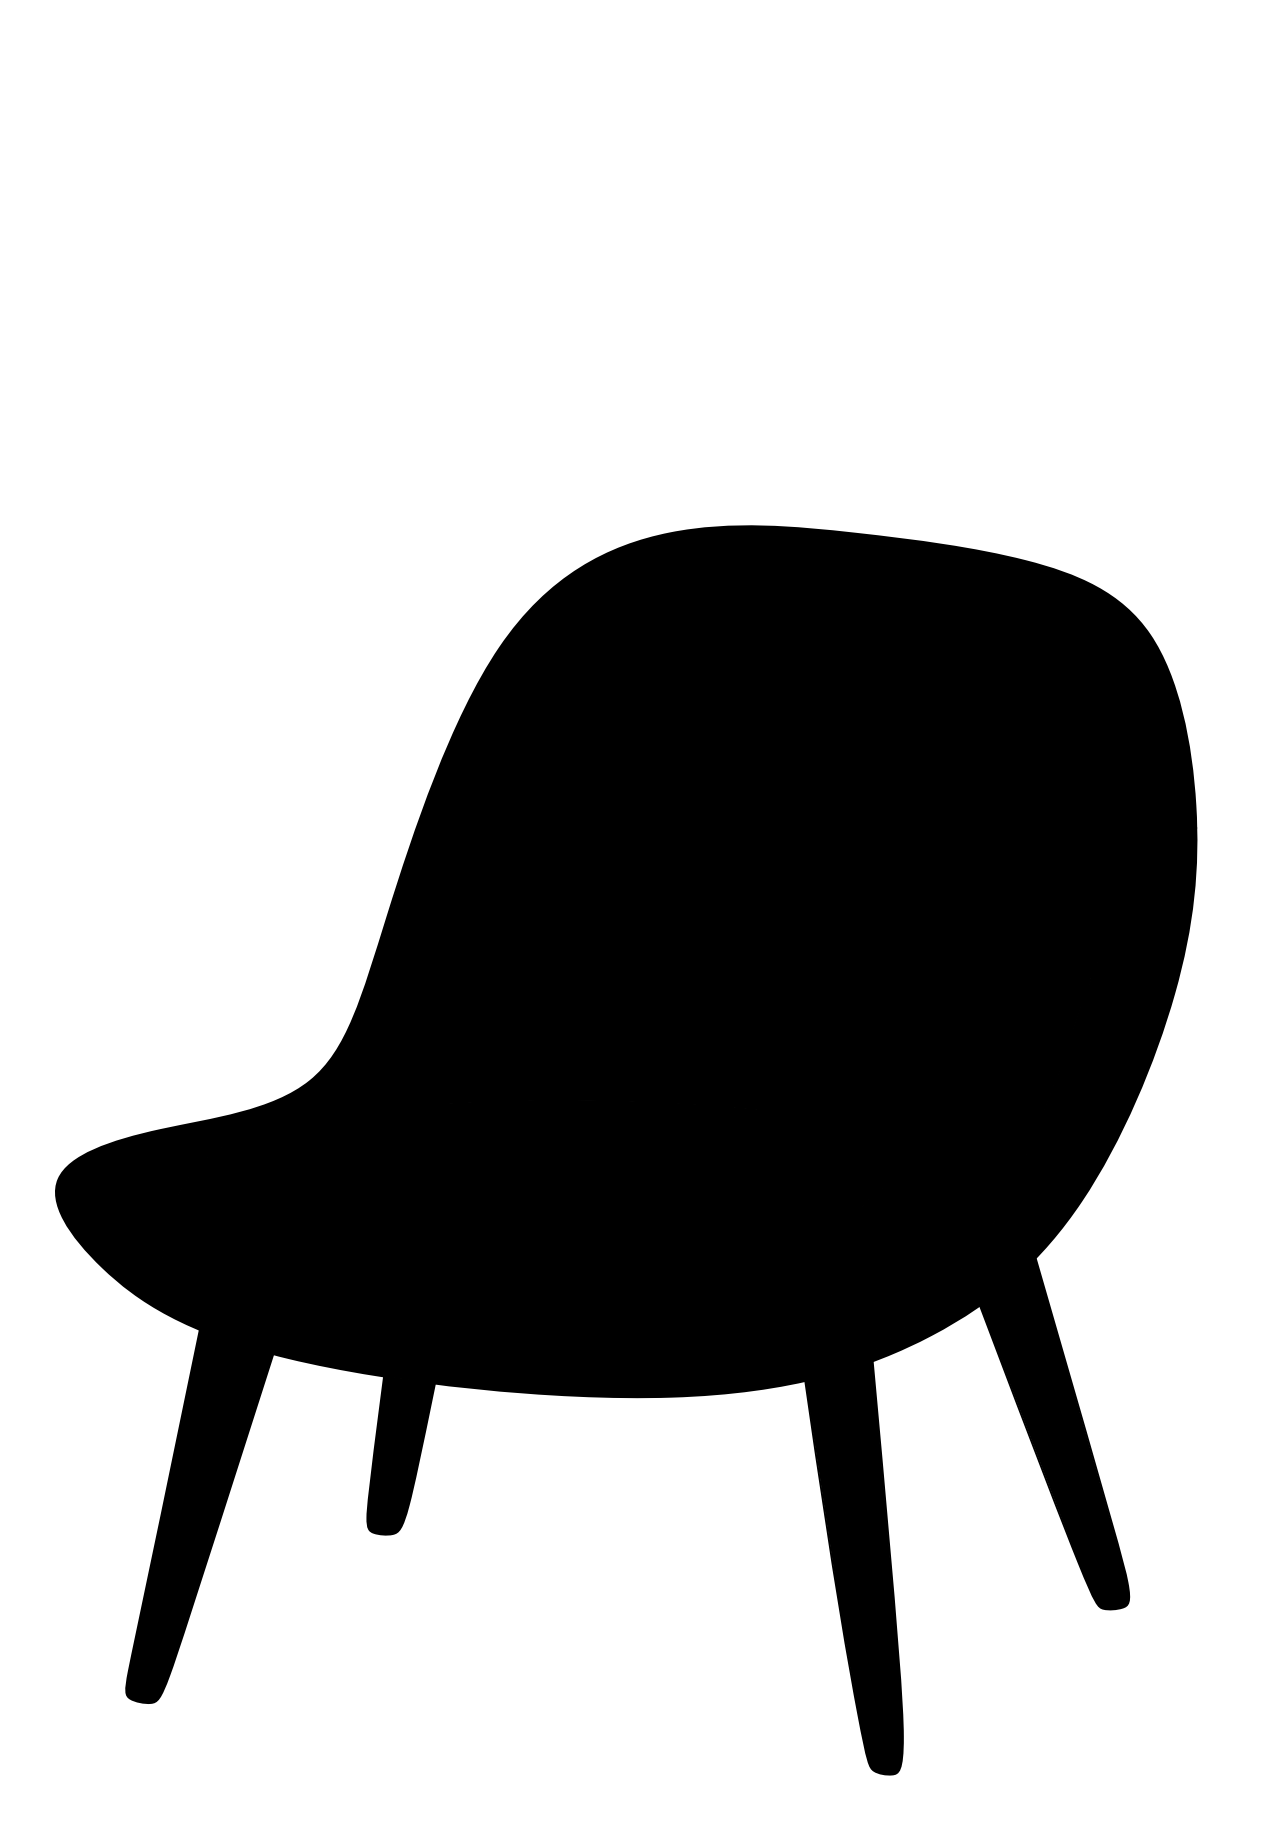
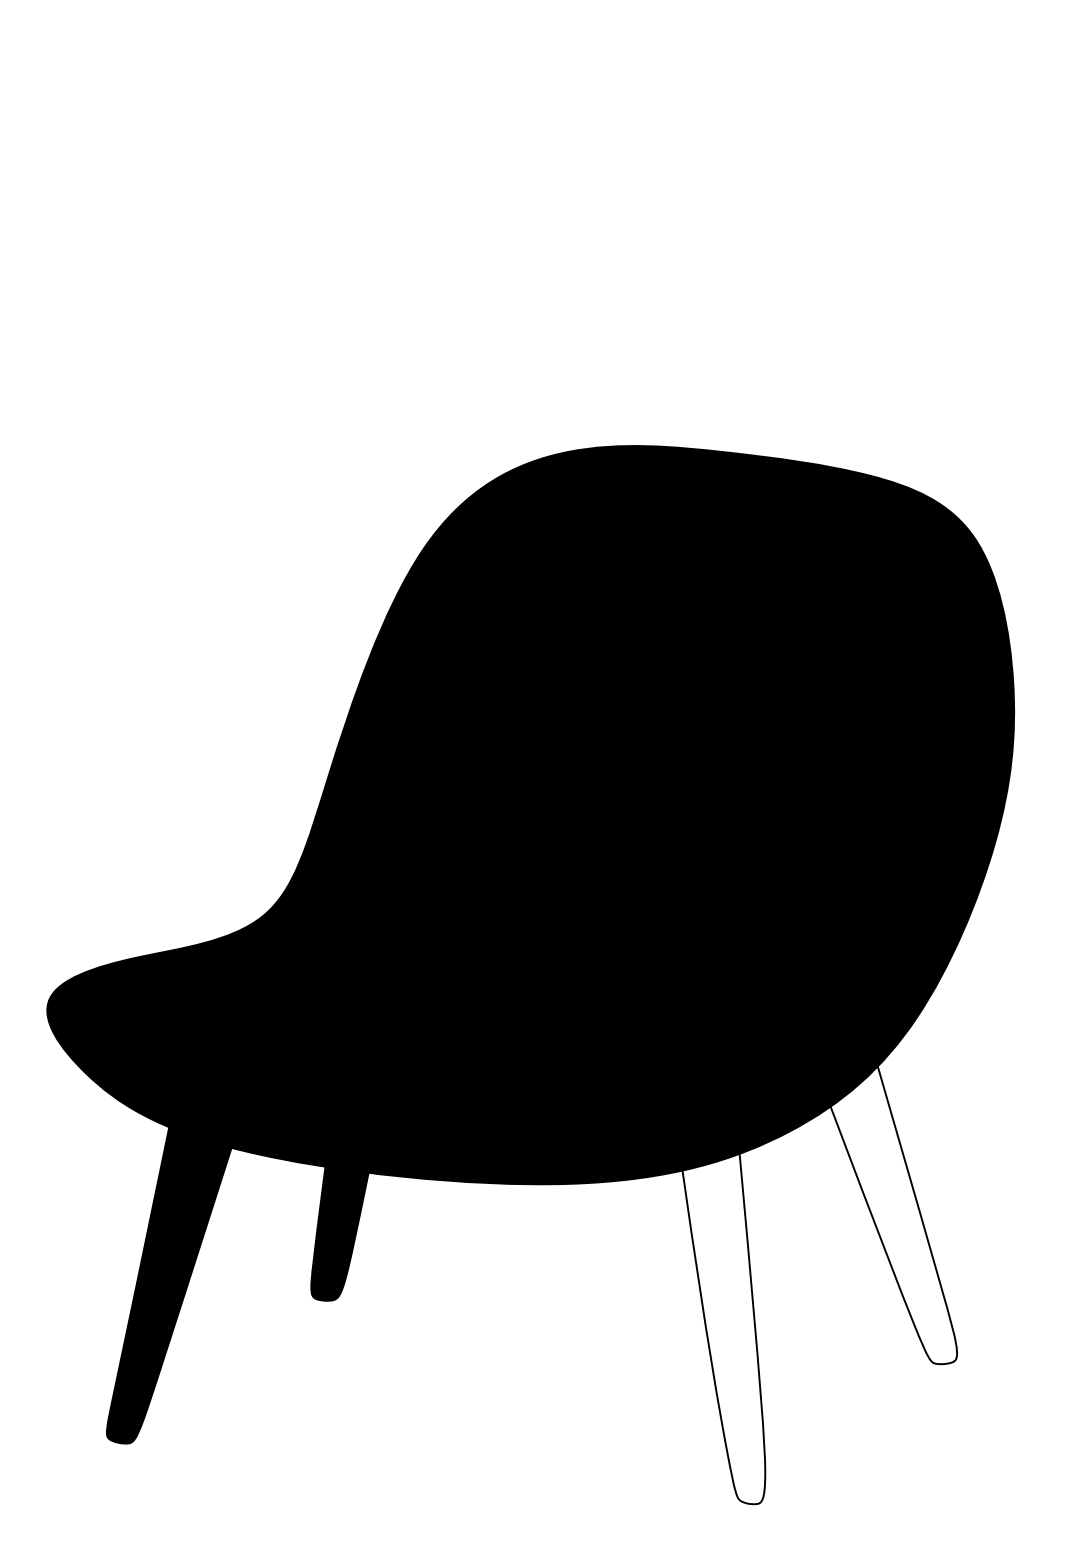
fill: (1054, 1433) -> (893, 1215), removed
fill: (853, 1567) -> (723, 1328), removed

